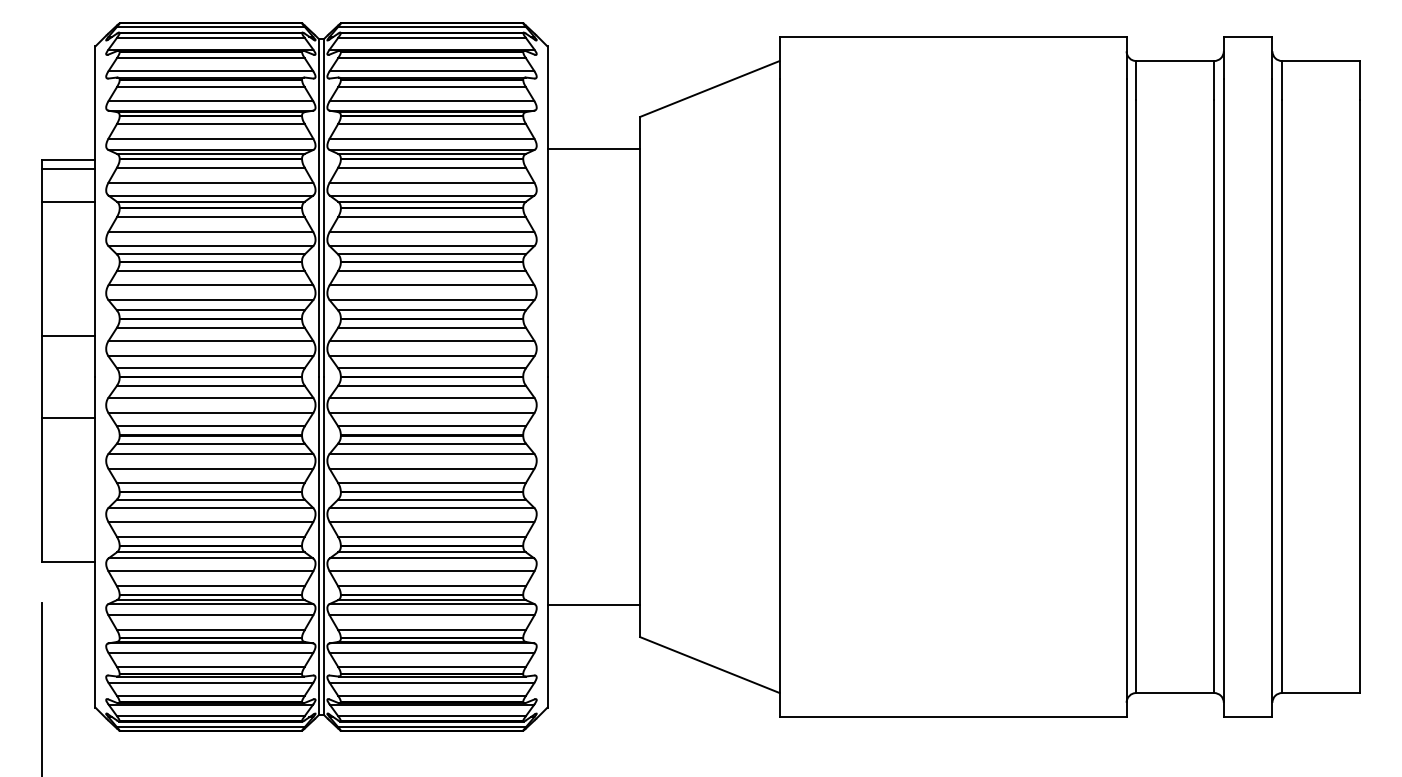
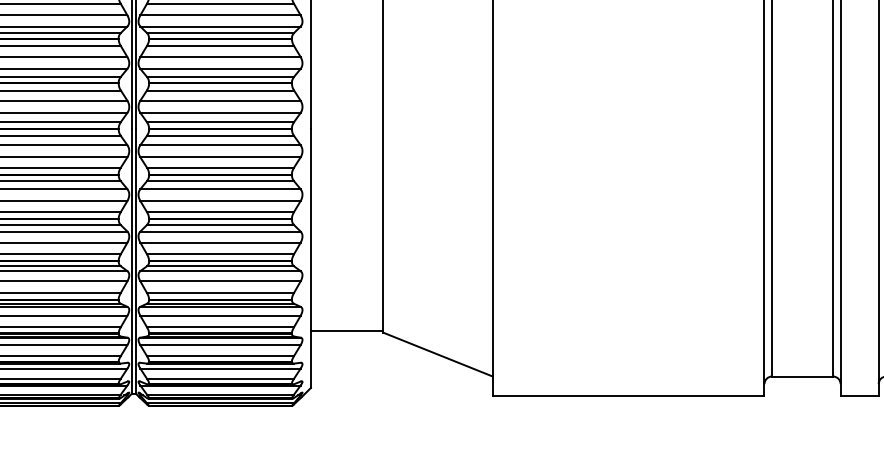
line: (593, 605) -> (346, 330), moved

